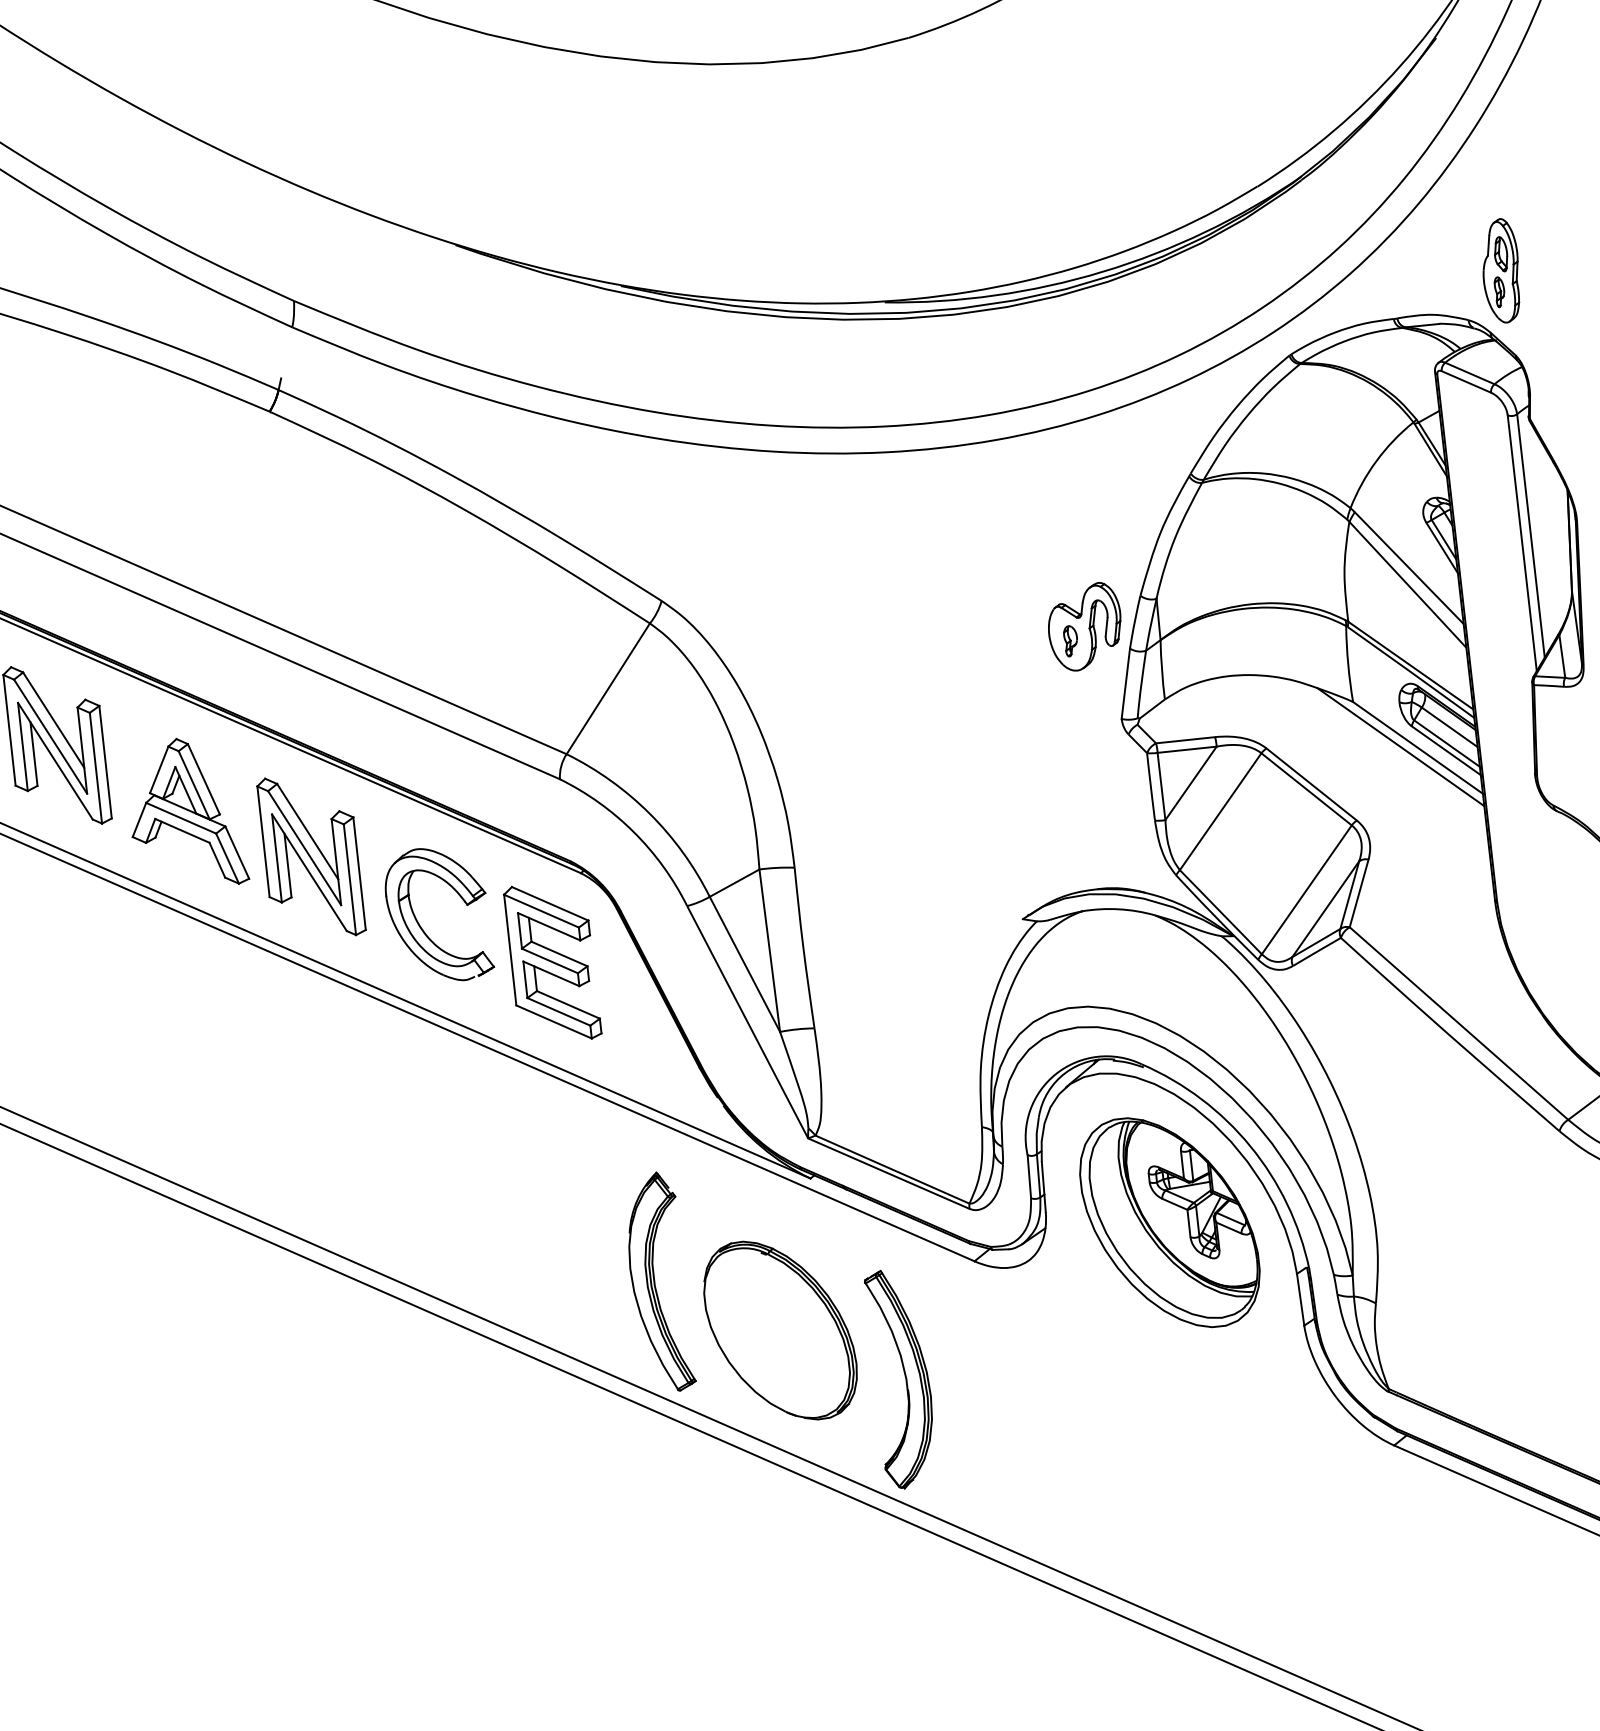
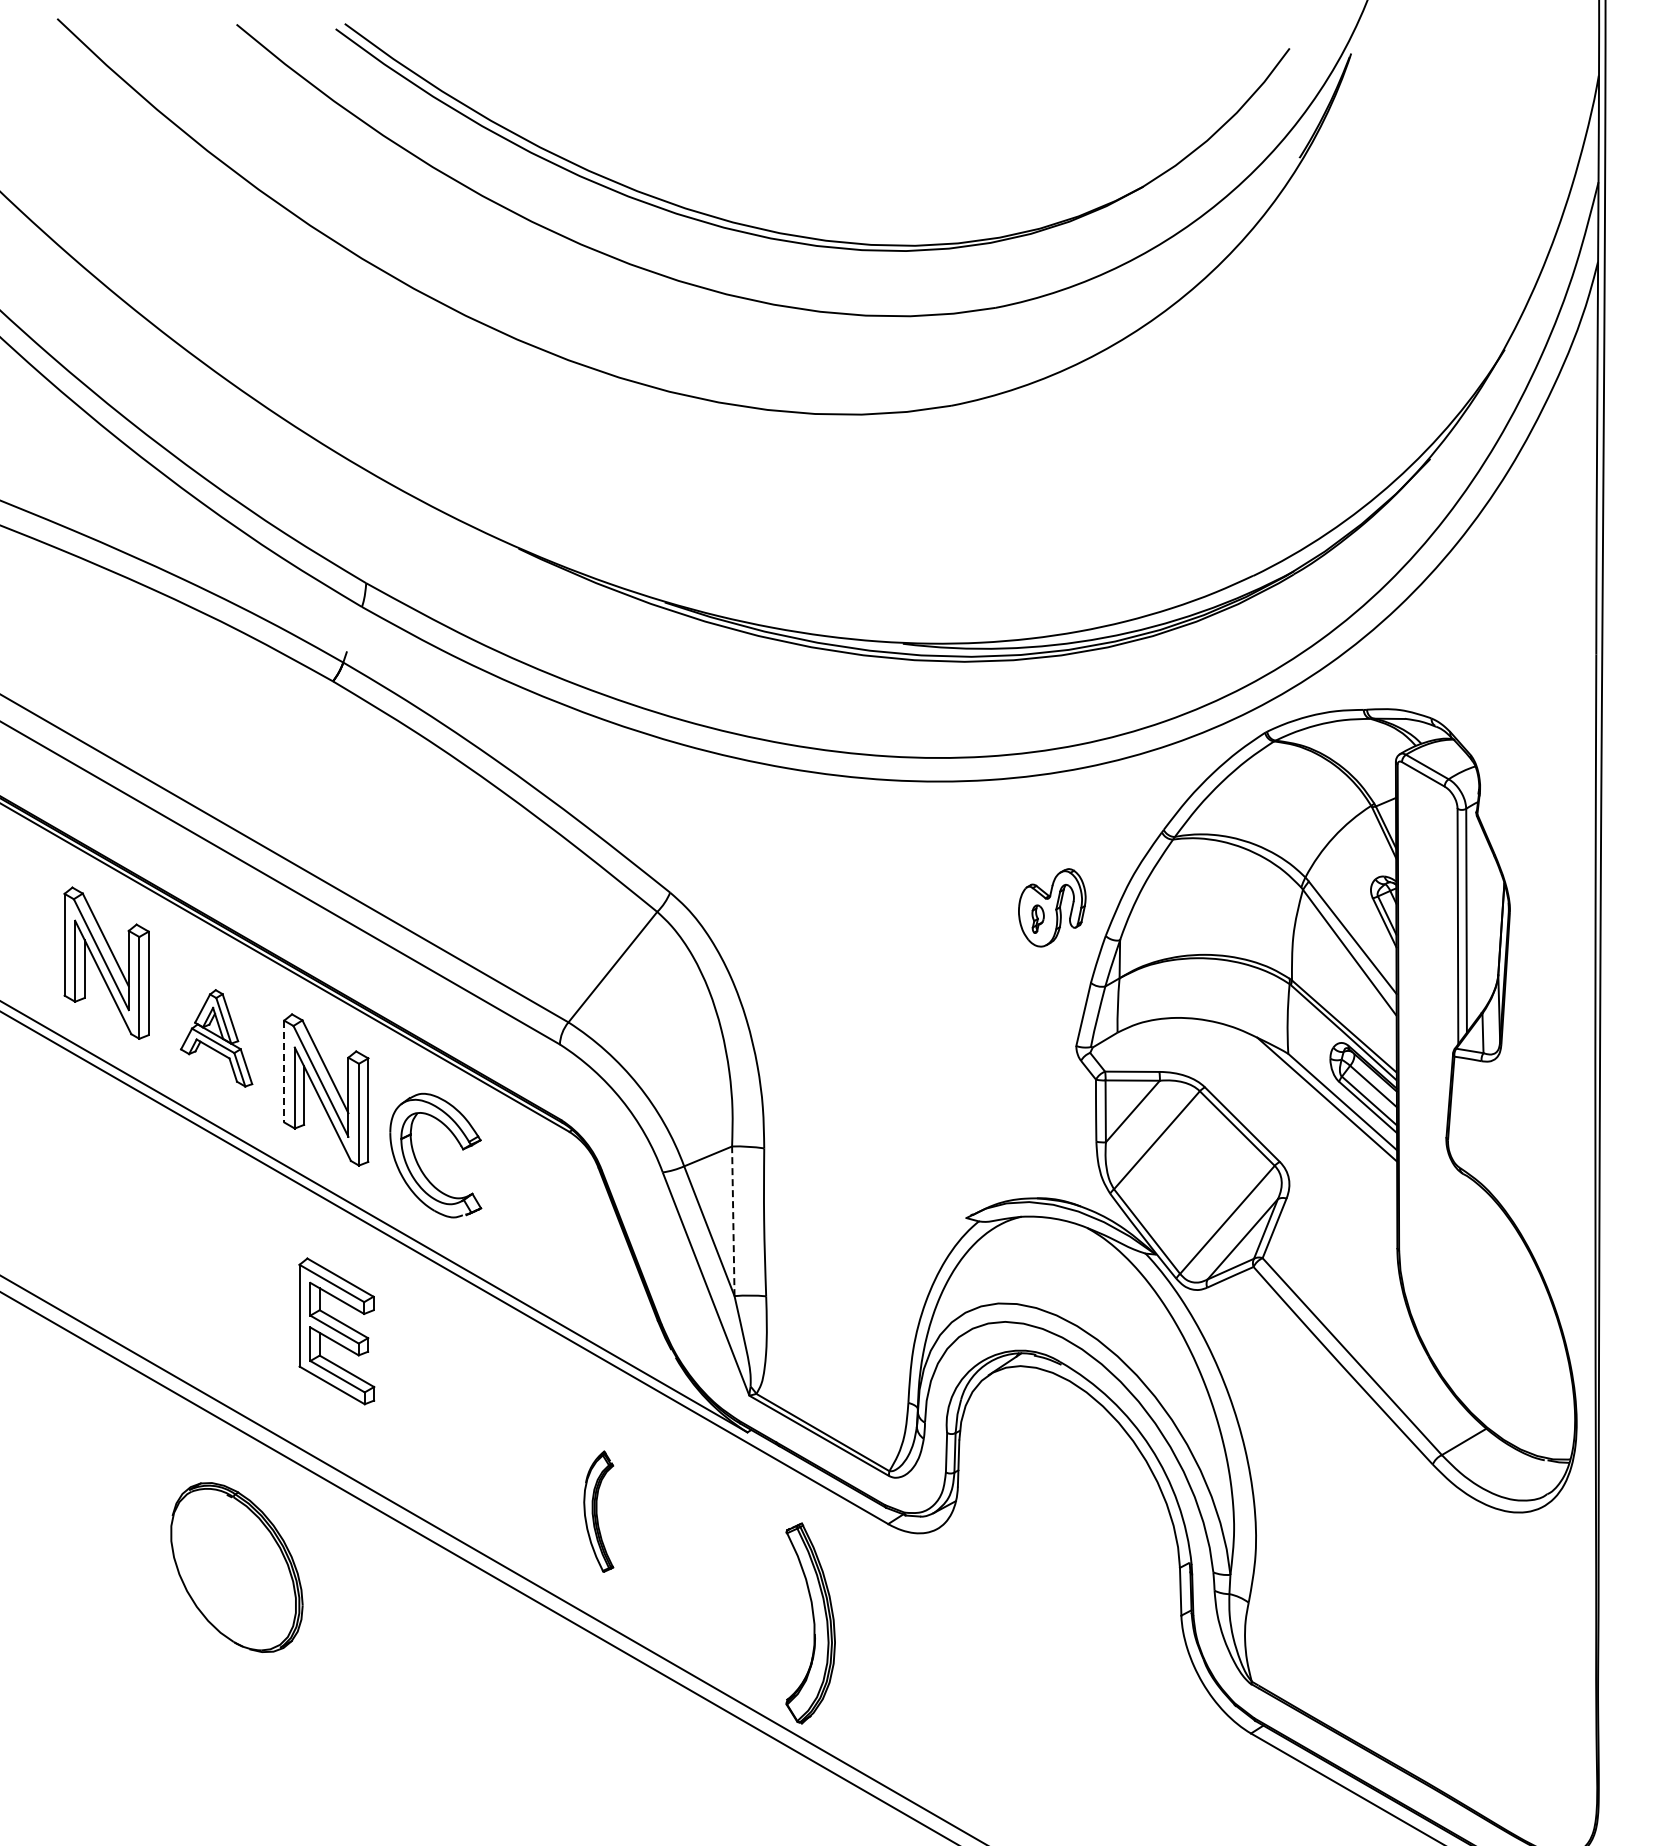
part: (1500, 270) -> (1465, 676), removed
part: (1085, 626) -> (1052, 907), moved
part: (185, 813) -> (216, 1038), size x0.7
line: (263, 841) -> (284, 1071), solid -> dashed
line: (769, 950) -> (733, 1221), solid -> dashed
part: (552, 962) -> (336, 1331), moved
part: (1169, 1222) -> (1069, 1508), removed
part: (658, 1282) -> (598, 1511), size x0.6
part: (779, 1330) -> (236, 1567), moved

